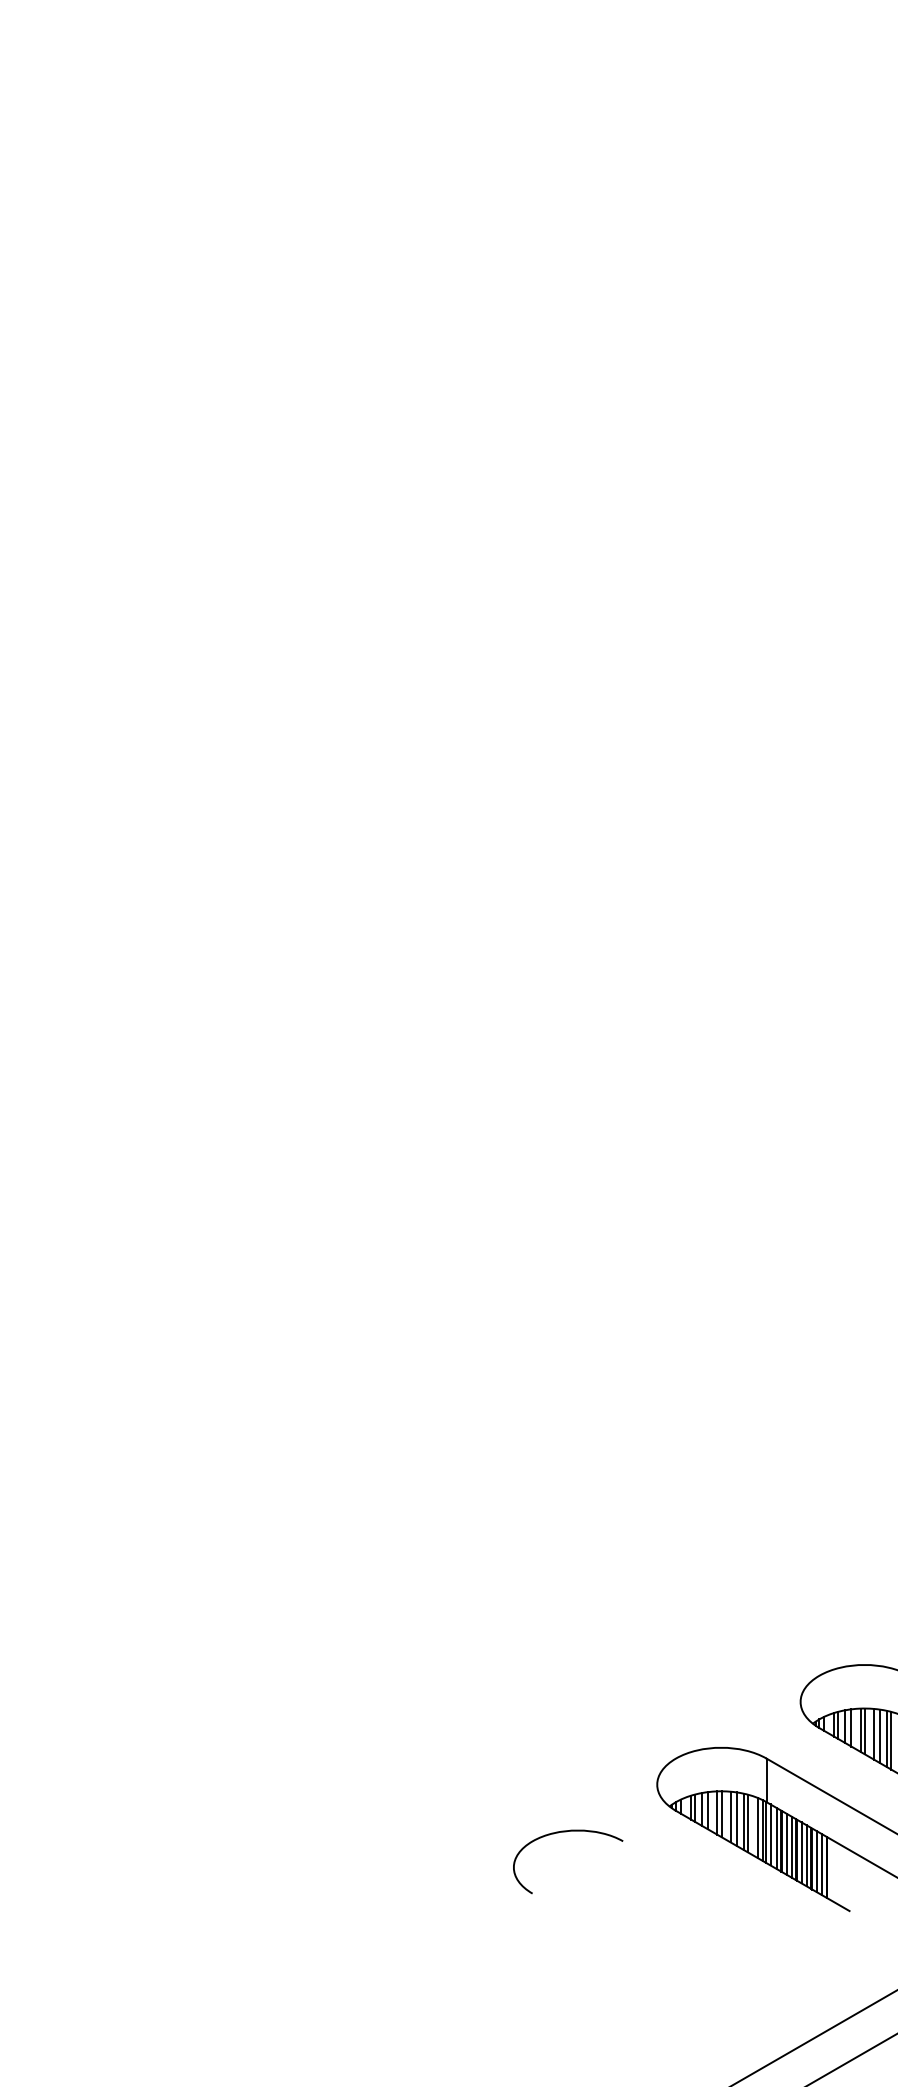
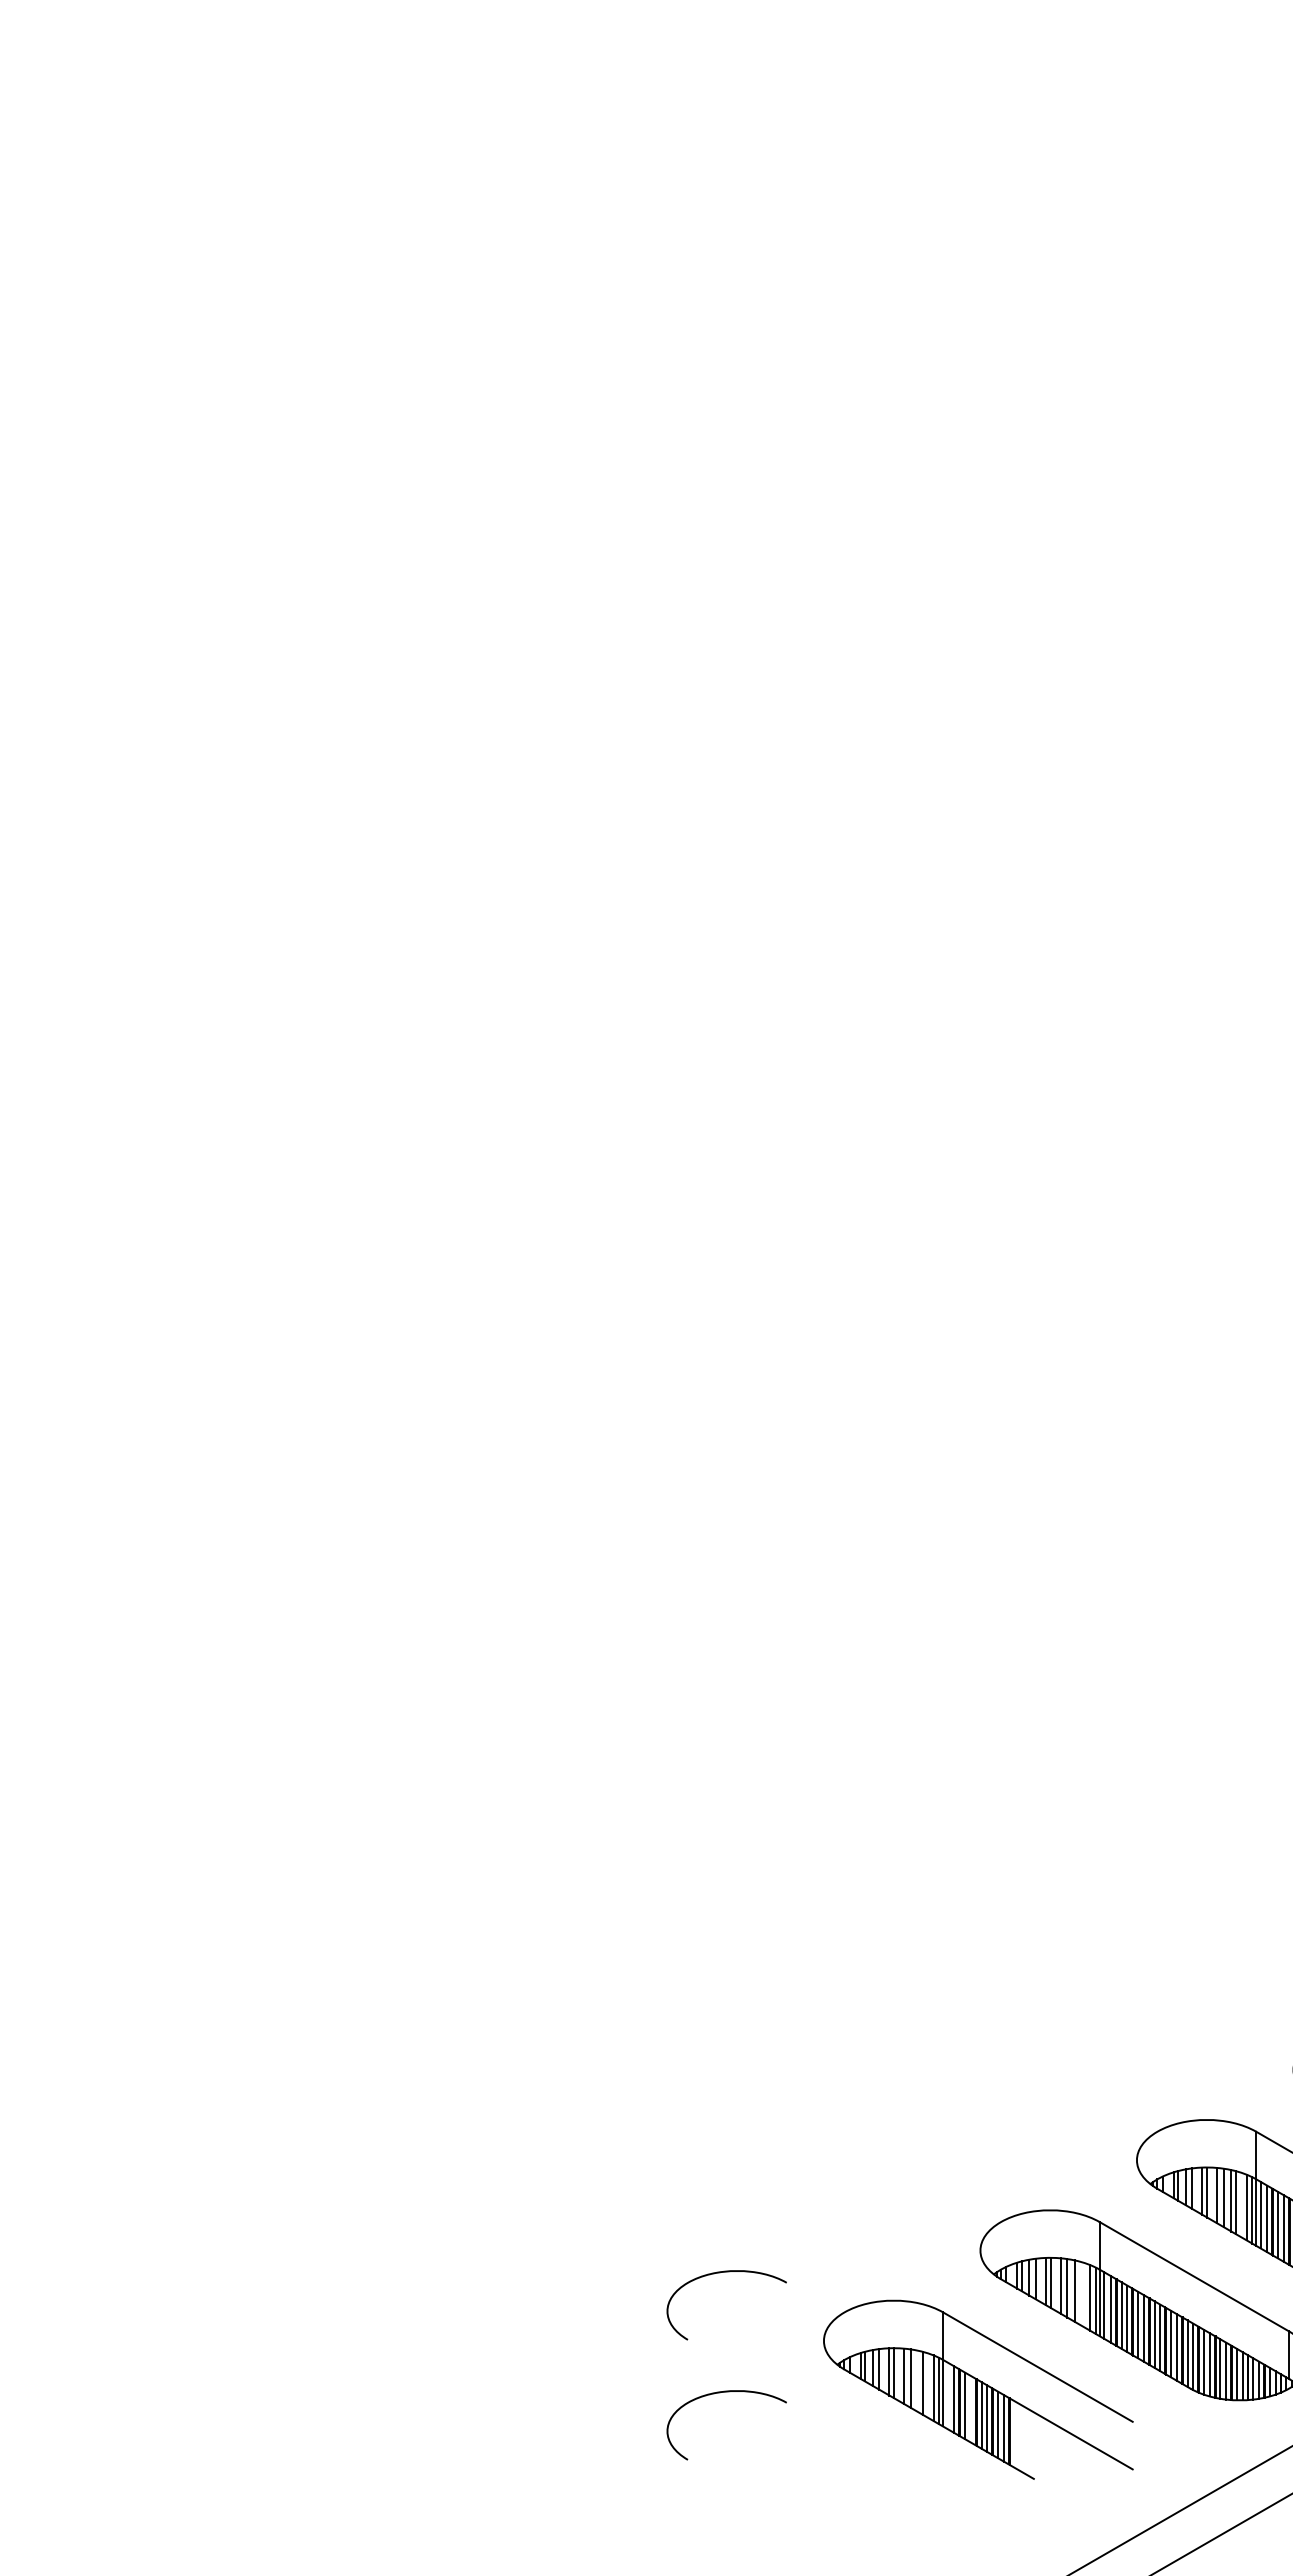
curve: (562, 1722) -> (720, 2273), added
line: (891, 1740) -> (1079, 2292), removed
line: (743, 1821) -> (918, 2381), removed
line: (770, 1834) -> (947, 2395), removed
line: (791, 1846) -> (970, 2408), removed

